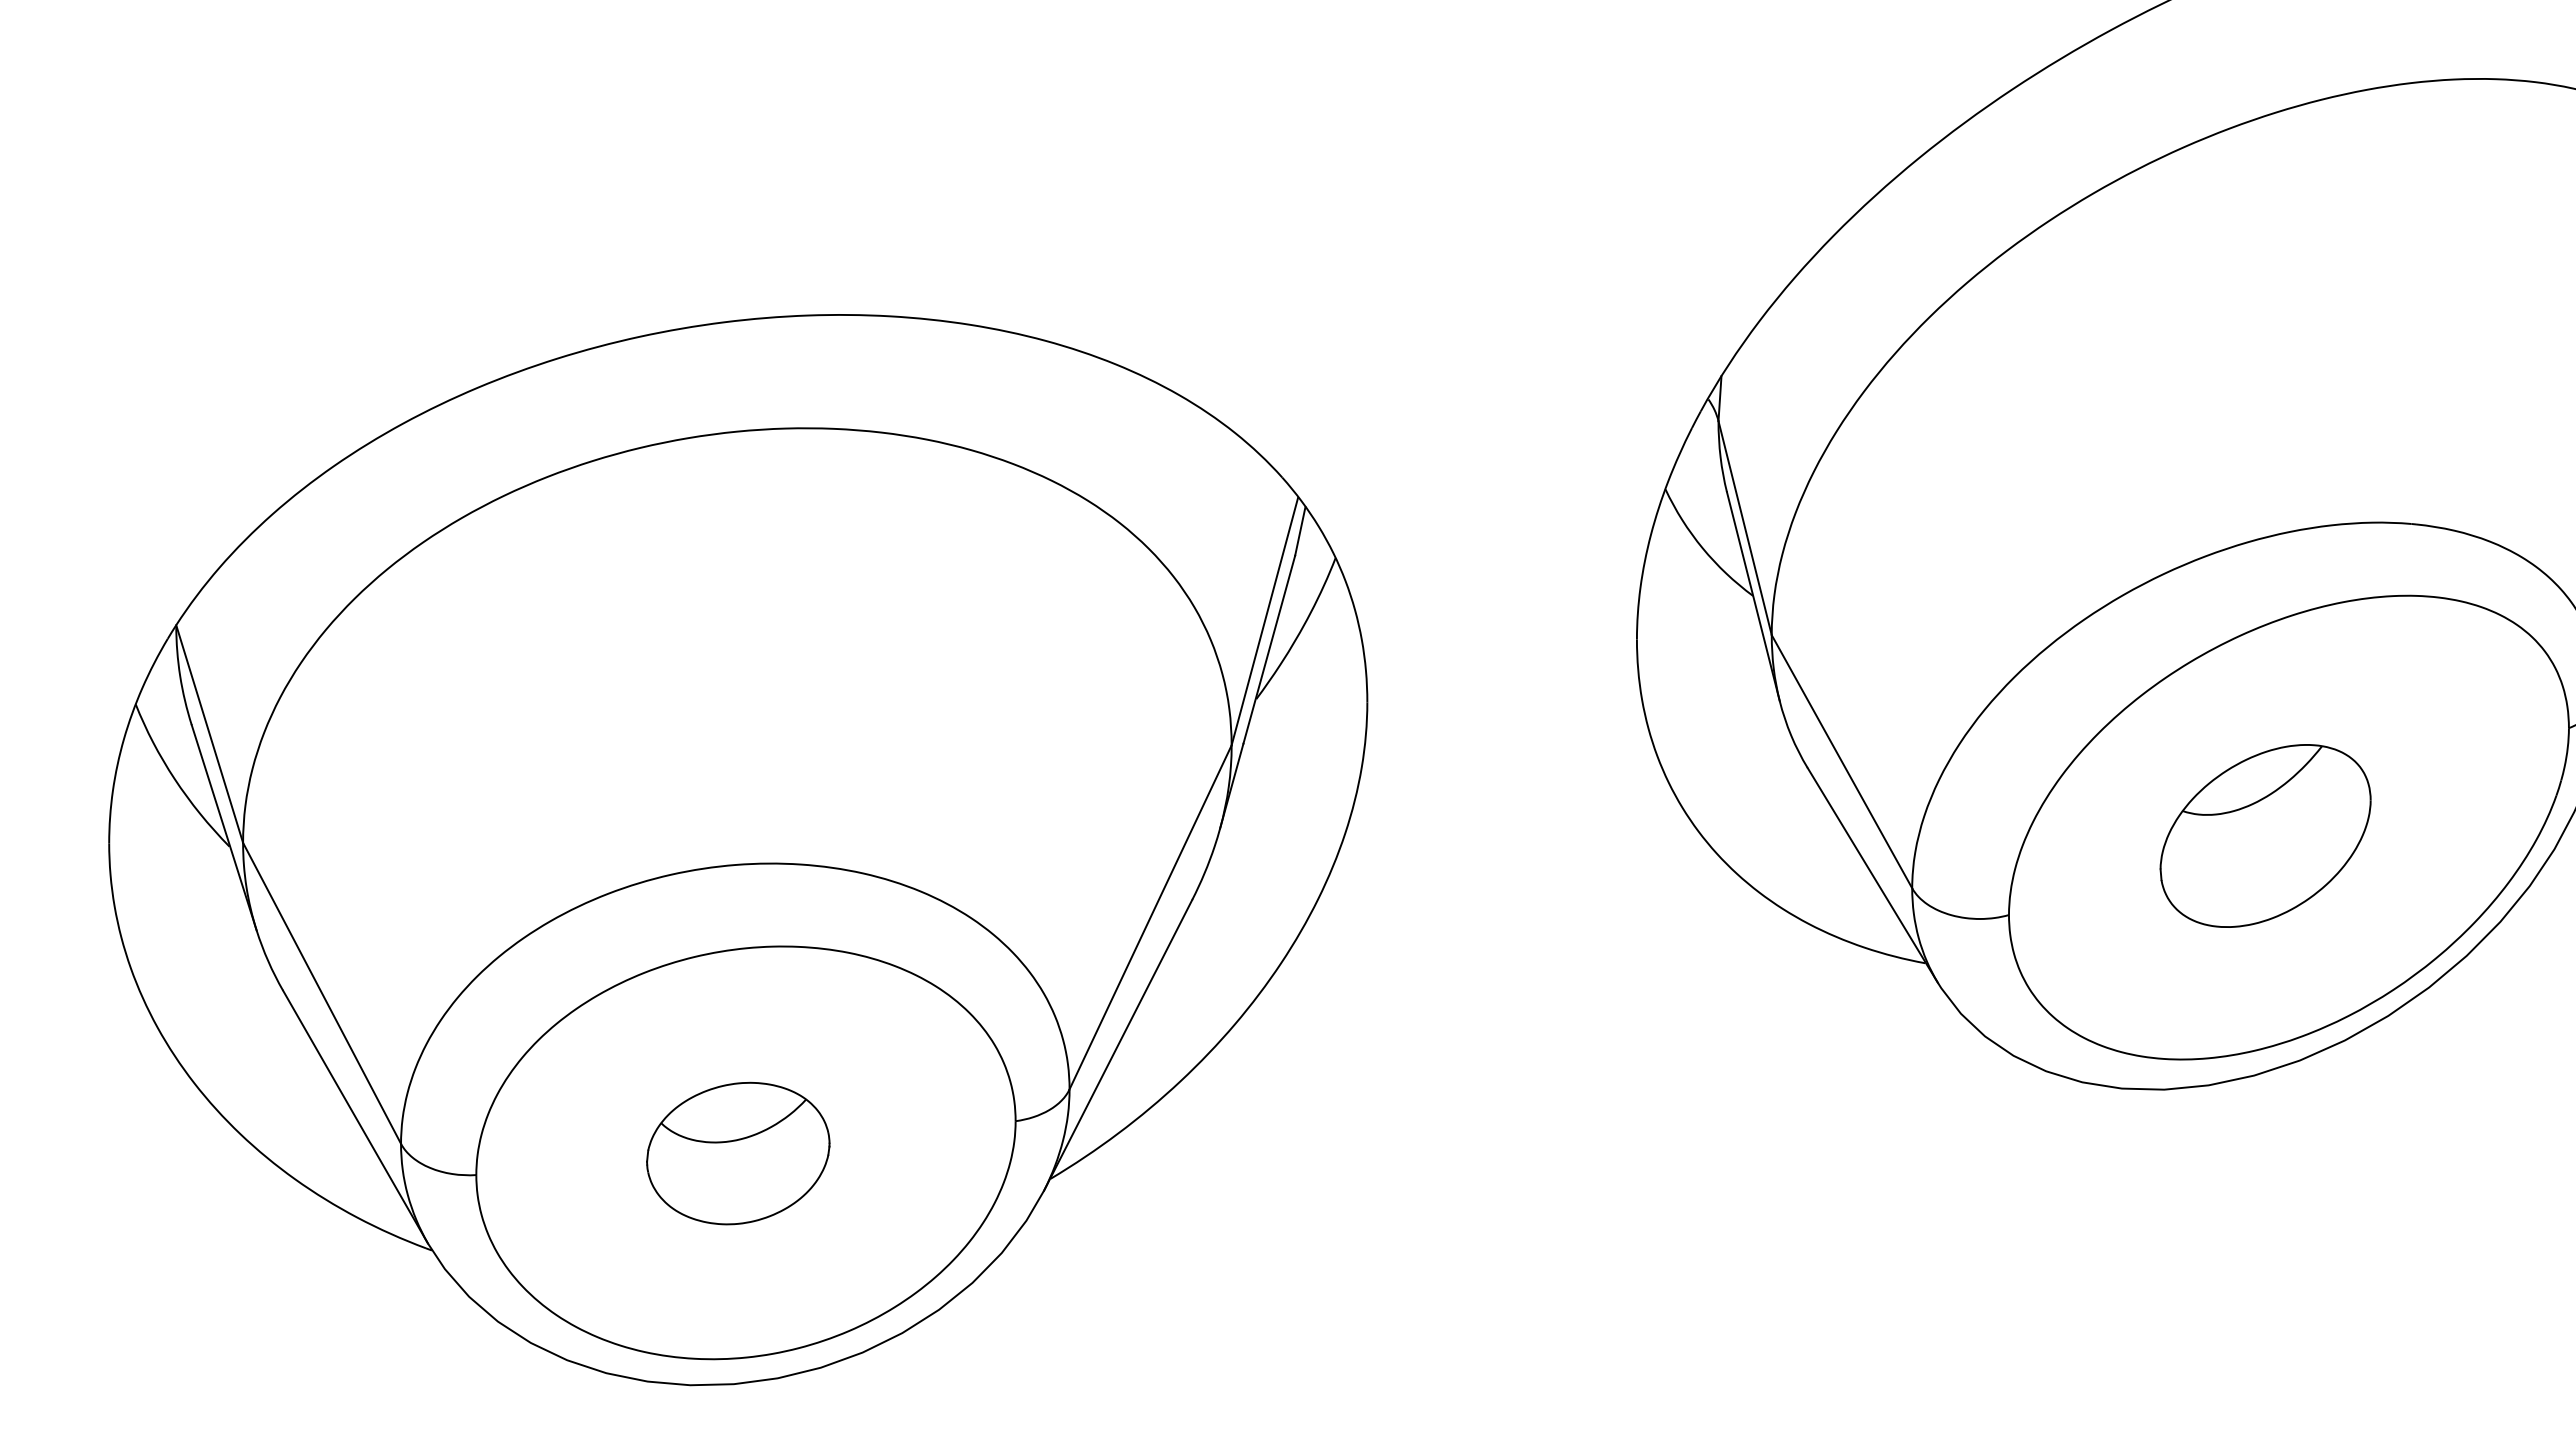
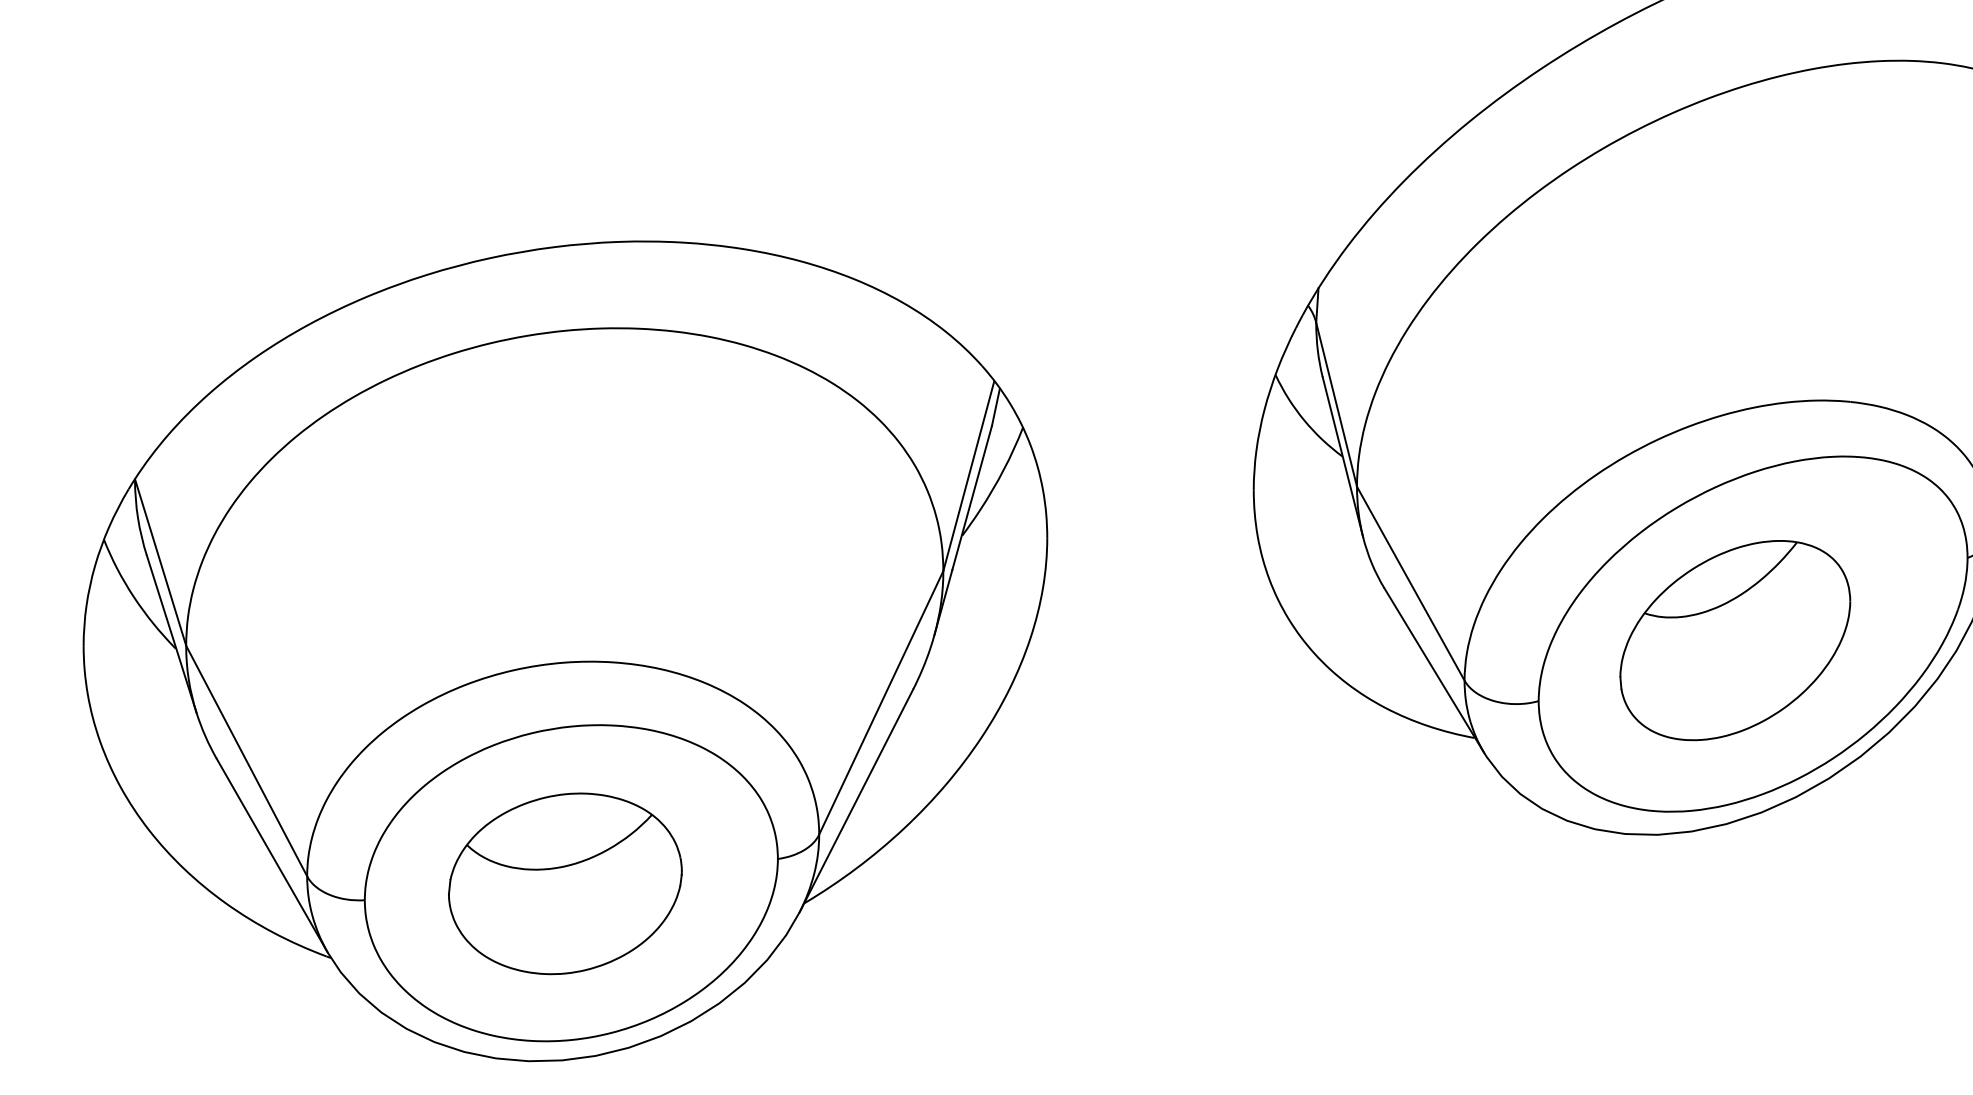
part: (2265, 835) -> (1735, 640), size x1.43
part: (738, 1153) -> (565, 883), size x1.67

